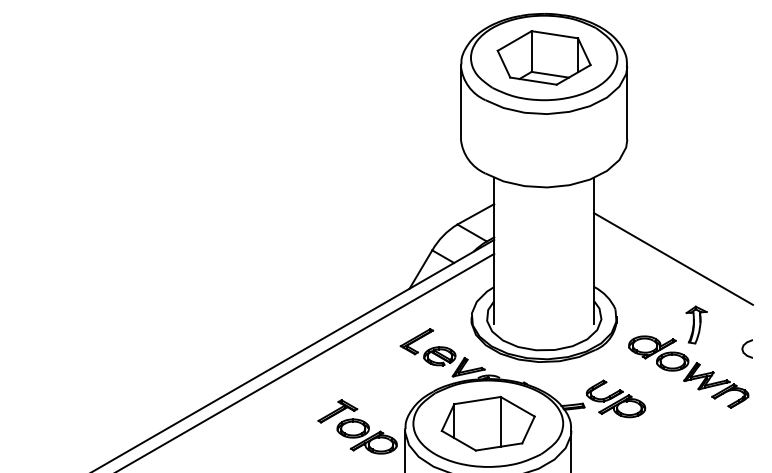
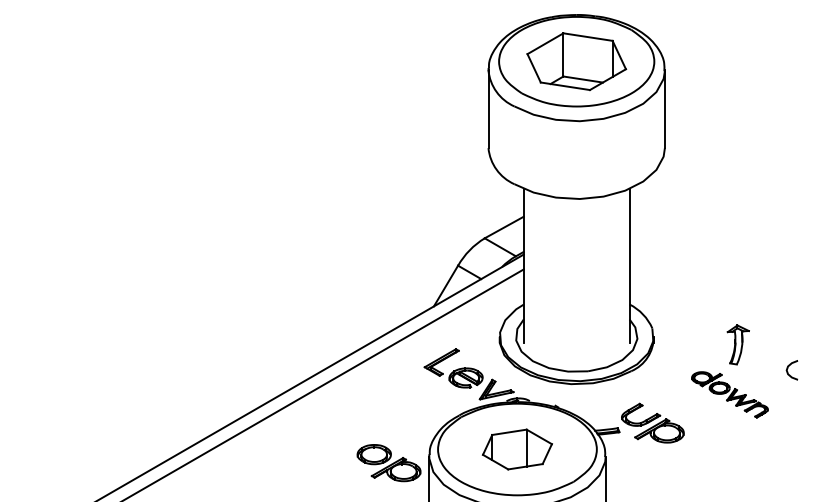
line: (673, 258) -> (713, 274), removed
part: (688, 371) -> (729, 394), size x0.6
part: (337, 411) -> (357, 436), removed
part: (488, 423) -> (517, 449), size x0.7

